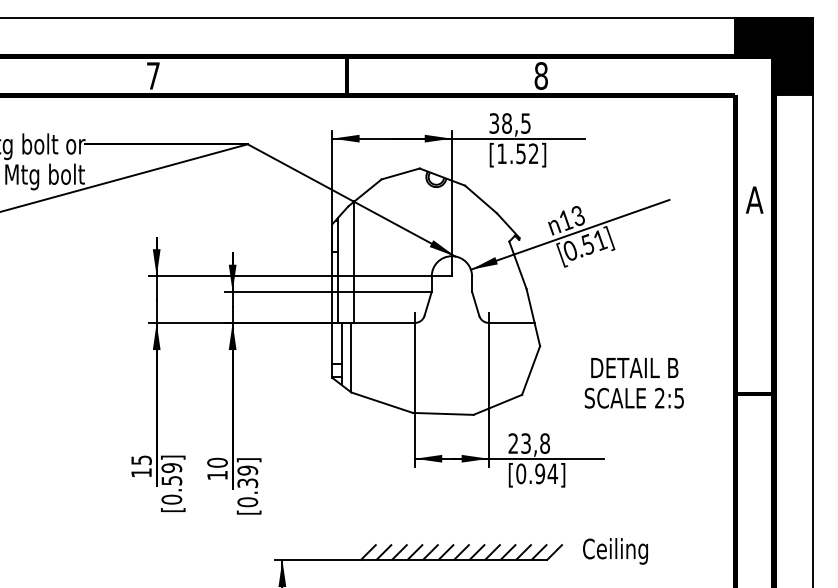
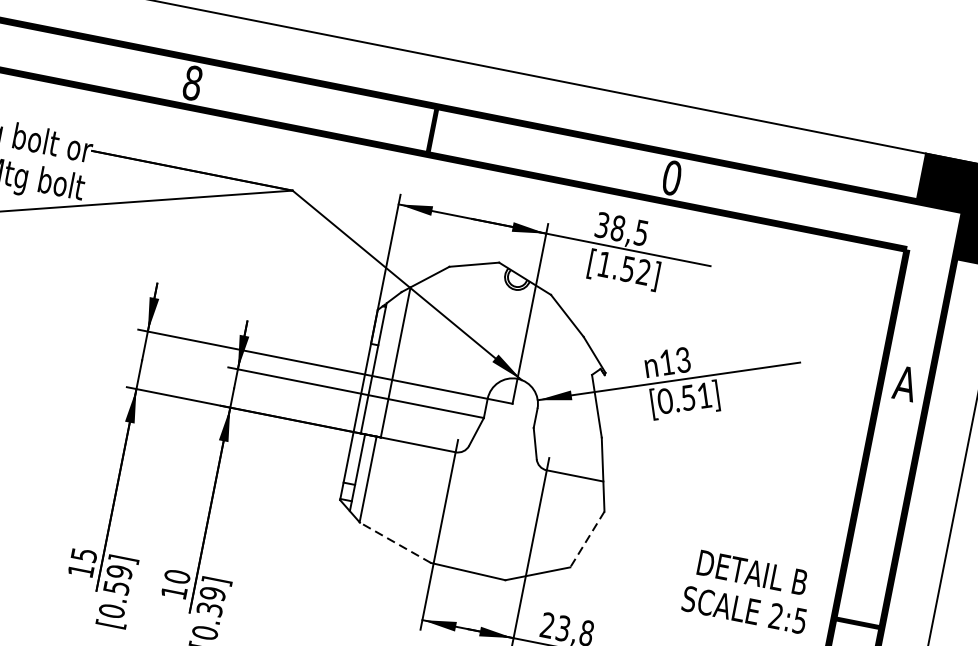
text: (153, 75) -> (193, 82), 7 -> 8
text: (540, 75) -> (671, 177), 8 -> 0
line: (531, 370) -> (587, 539), solid -> dashed
text: (633, 383) -> (747, 591), moved
line: (381, 402) -> (394, 542), solid -> dashed

